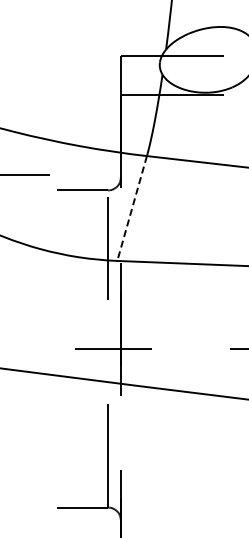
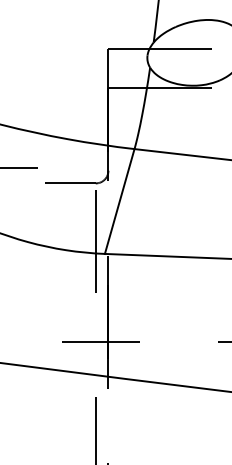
line: (132, 208) -> (120, 201), dashed -> solid

